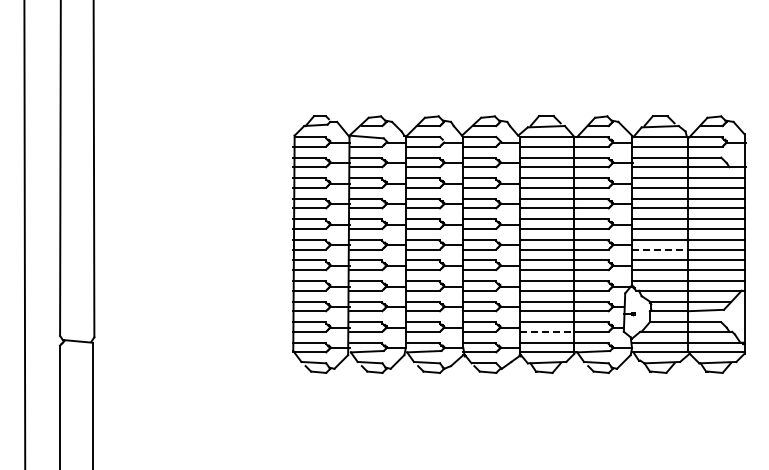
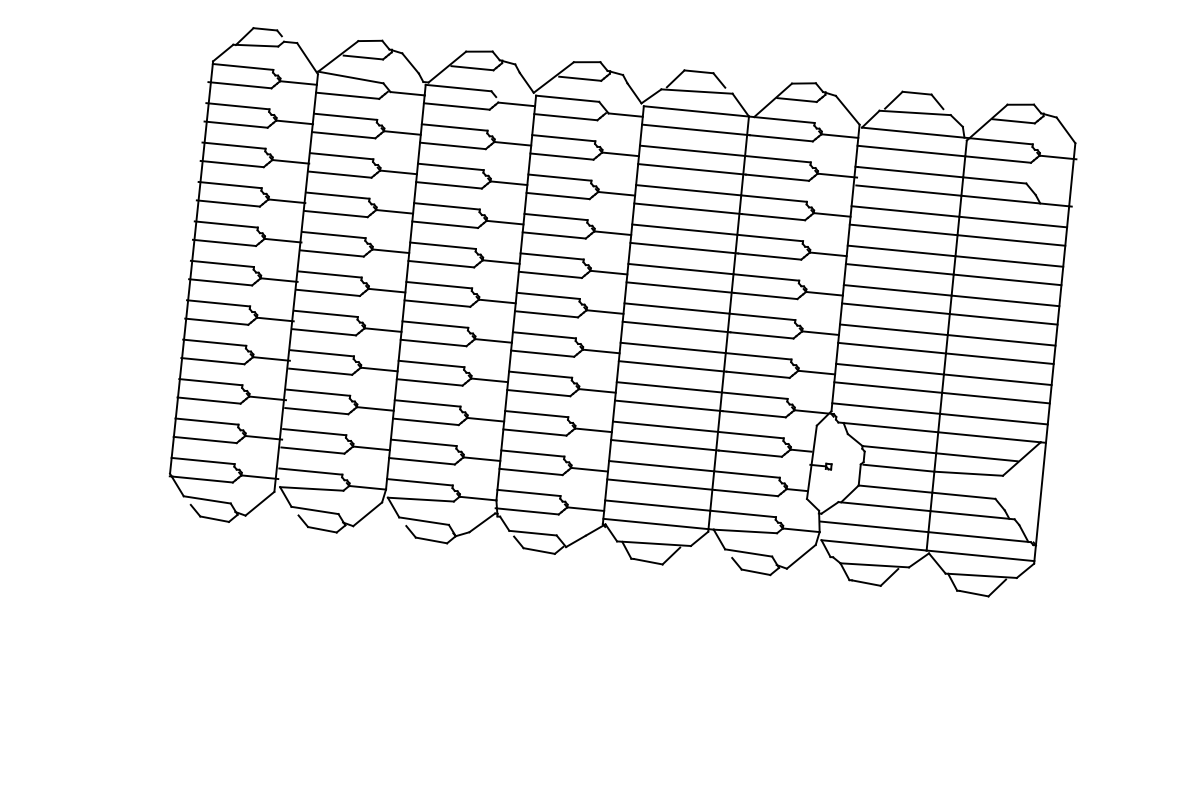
line: (660, 249) -> (892, 348), dashed -> solid
line: (548, 331) -> (662, 484), dashed -> solid

